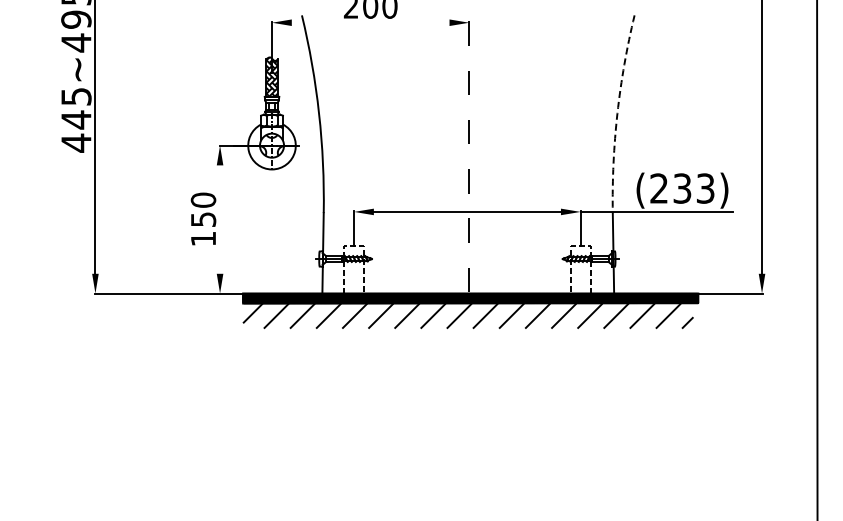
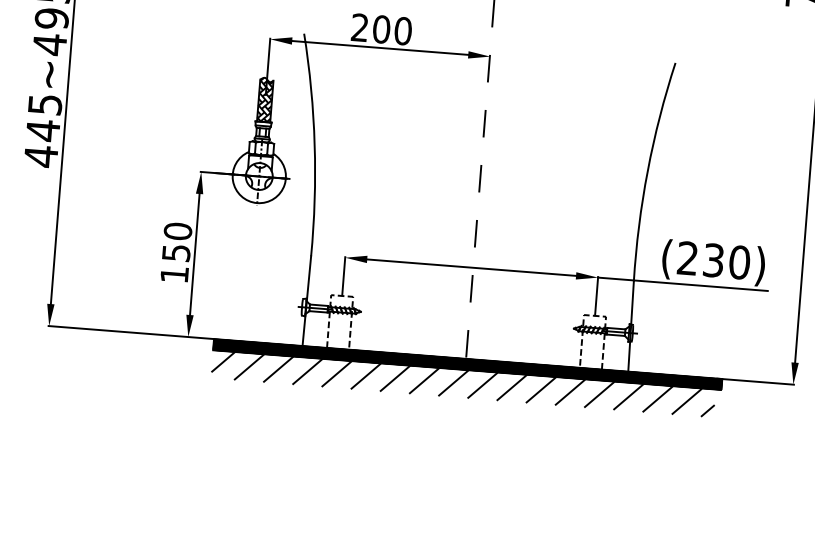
line: (370, 22) -> (380, 47), added
arc: (617, 113) -> (647, 170), dashed -> solid
text: (705, 188) -> (739, 262), (233) -> (230)
line: (220, 219) -> (195, 254), added

